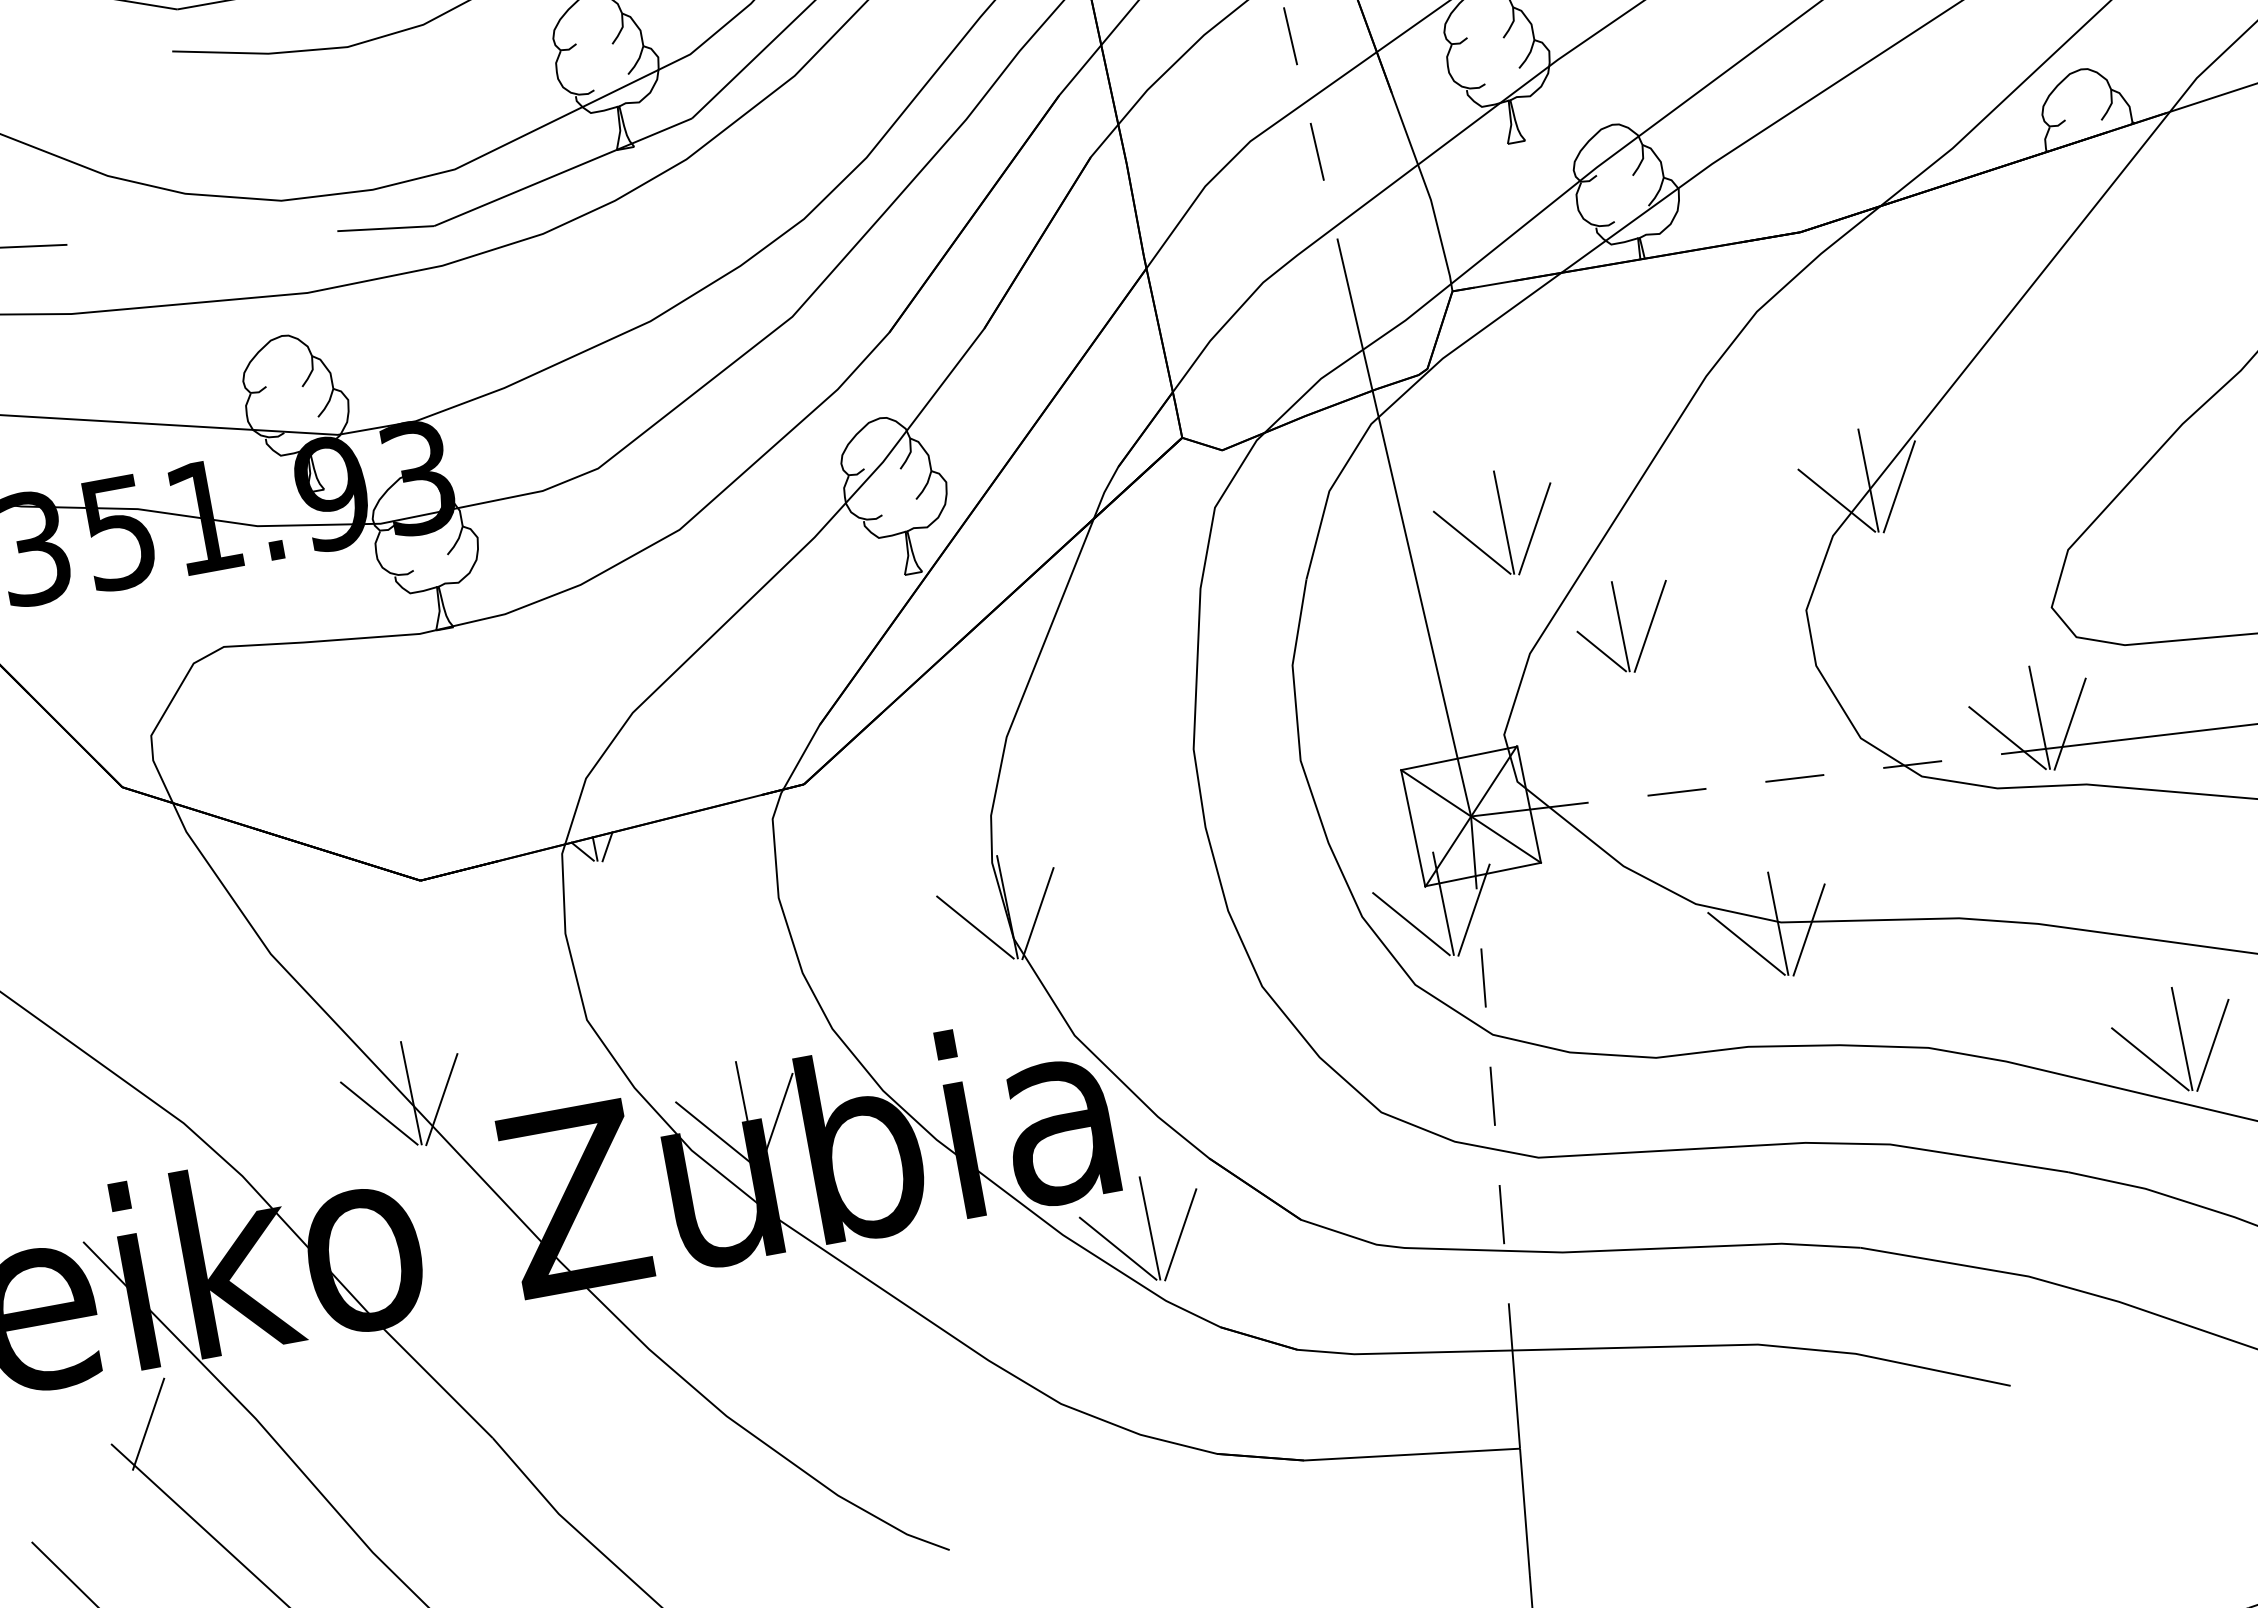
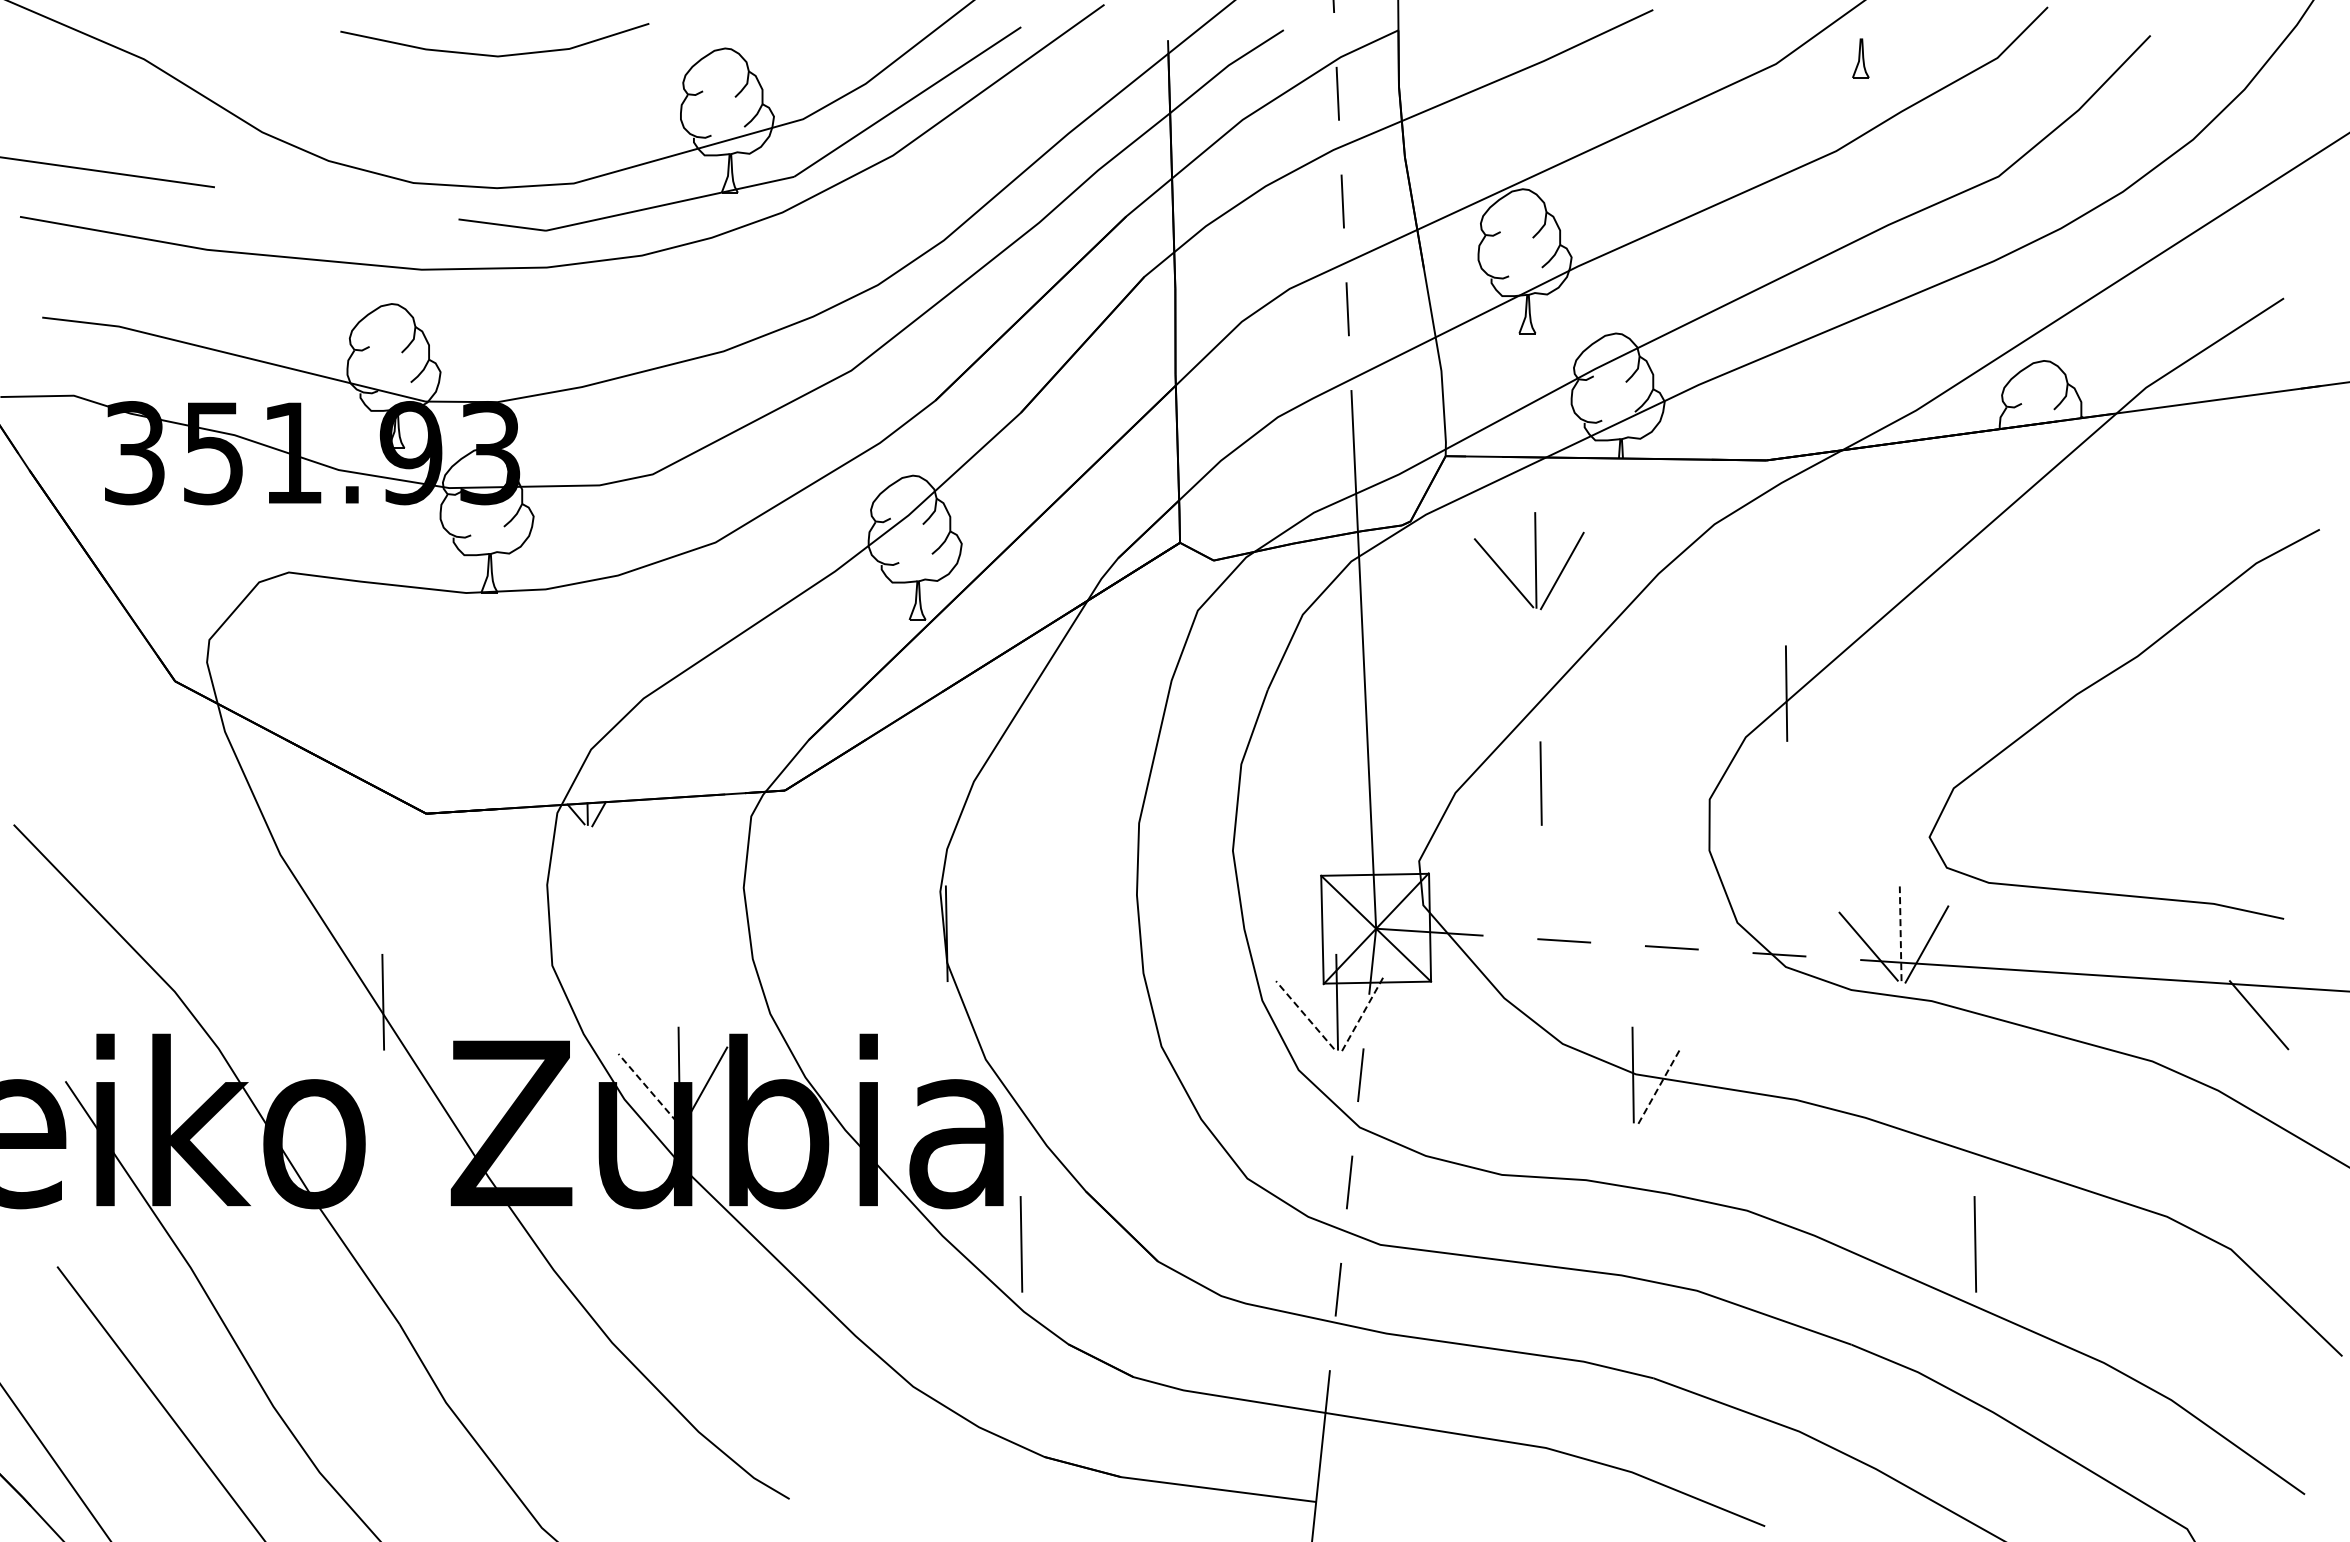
line: (1898, 487) -> (1812, 704), removed
line: (1836, 500) -> (1754, 706), removed
part: (1502, 521) -> (1534, 559), moved
line: (1650, 626) -> (1567, 788), removed
line: (1601, 651) -> (1519, 802), removed
line: (2039, 717) -> (1900, 933), solid -> dashed
line: (1474, 909) -> (1363, 1012), solid -> dashed
line: (1037, 913) -> (972, 944), removed
line: (1411, 924) -> (1305, 1015), solid -> dashed
line: (975, 927) -> (914, 946), removed
line: (1808, 929) -> (1659, 1085), solid -> dashed
line: (1746, 943) -> (1601, 1087), removed
line: (2212, 1045) -> (2001, 1255), removed
line: (2150, 1059) -> (1943, 1257), removed
line: (441, 1099) -> (409, 1012), removed
line: (379, 1113) -> (351, 1015), removed
line: (714, 1132) -> (647, 1087), solid -> dashed
line: (1180, 1235) -> (1047, 1255), removed
line: (1118, 1249) -> (989, 1257), removed
line: (148, 1424) -> (93, 1255), removed

